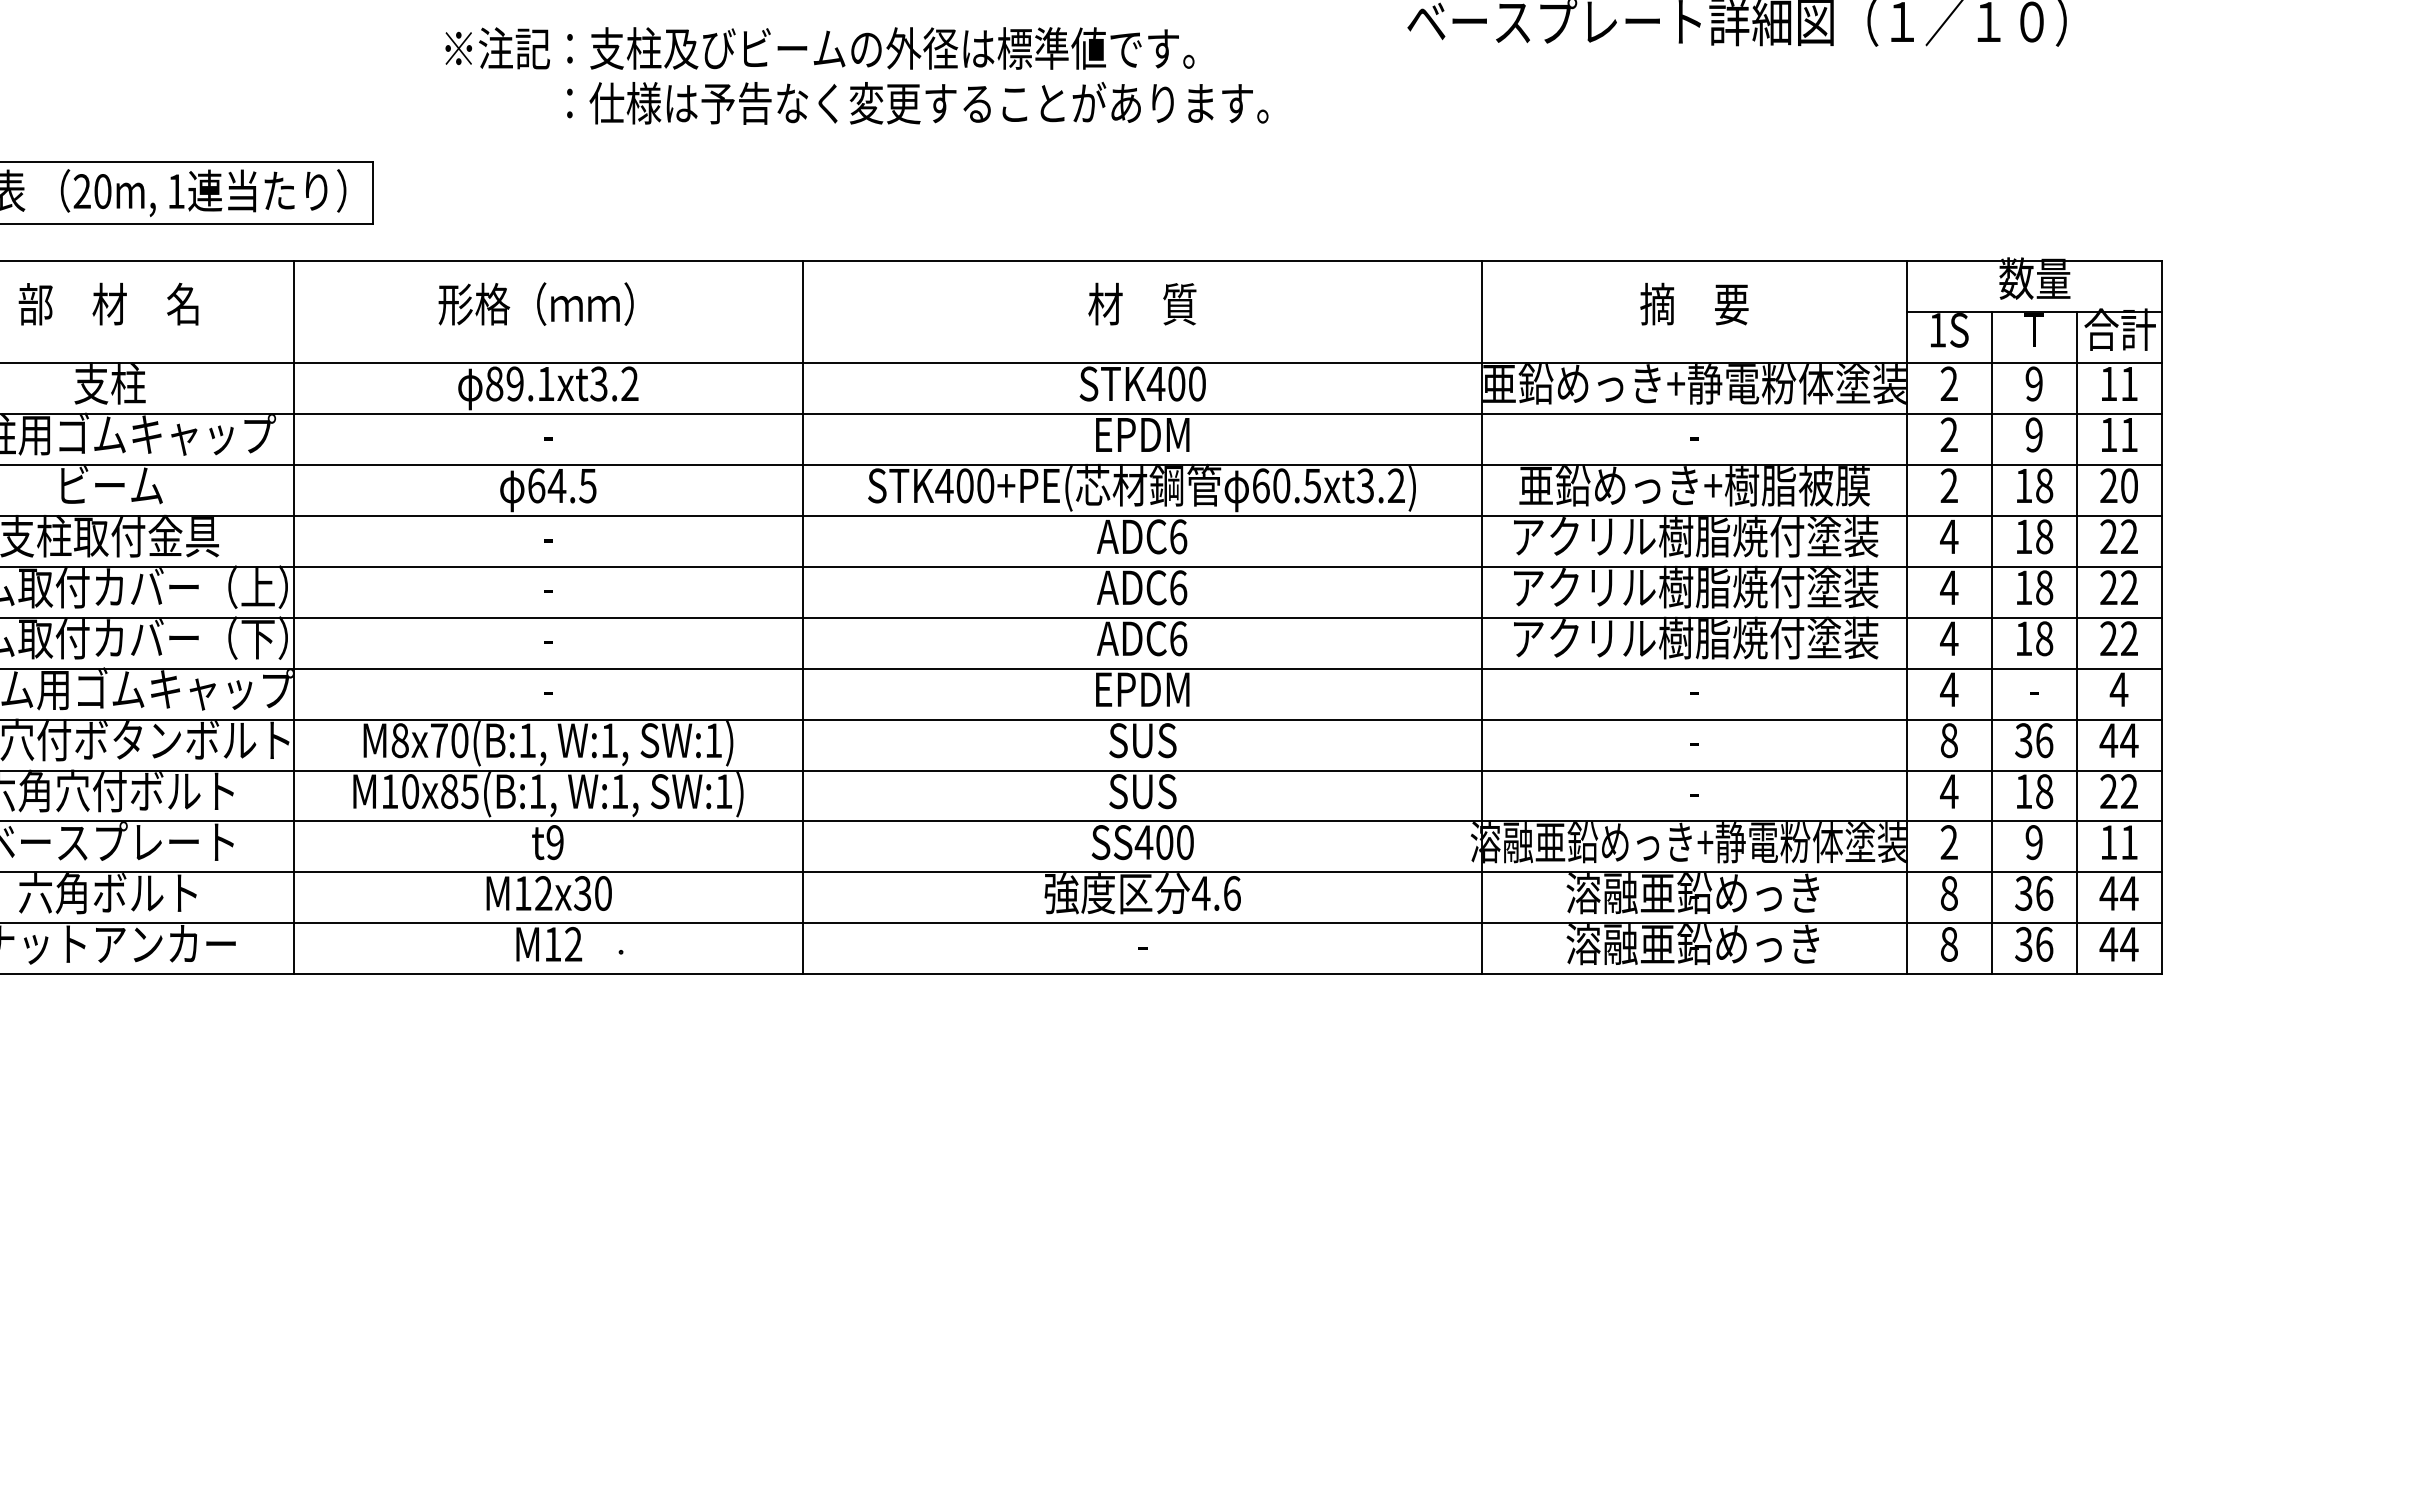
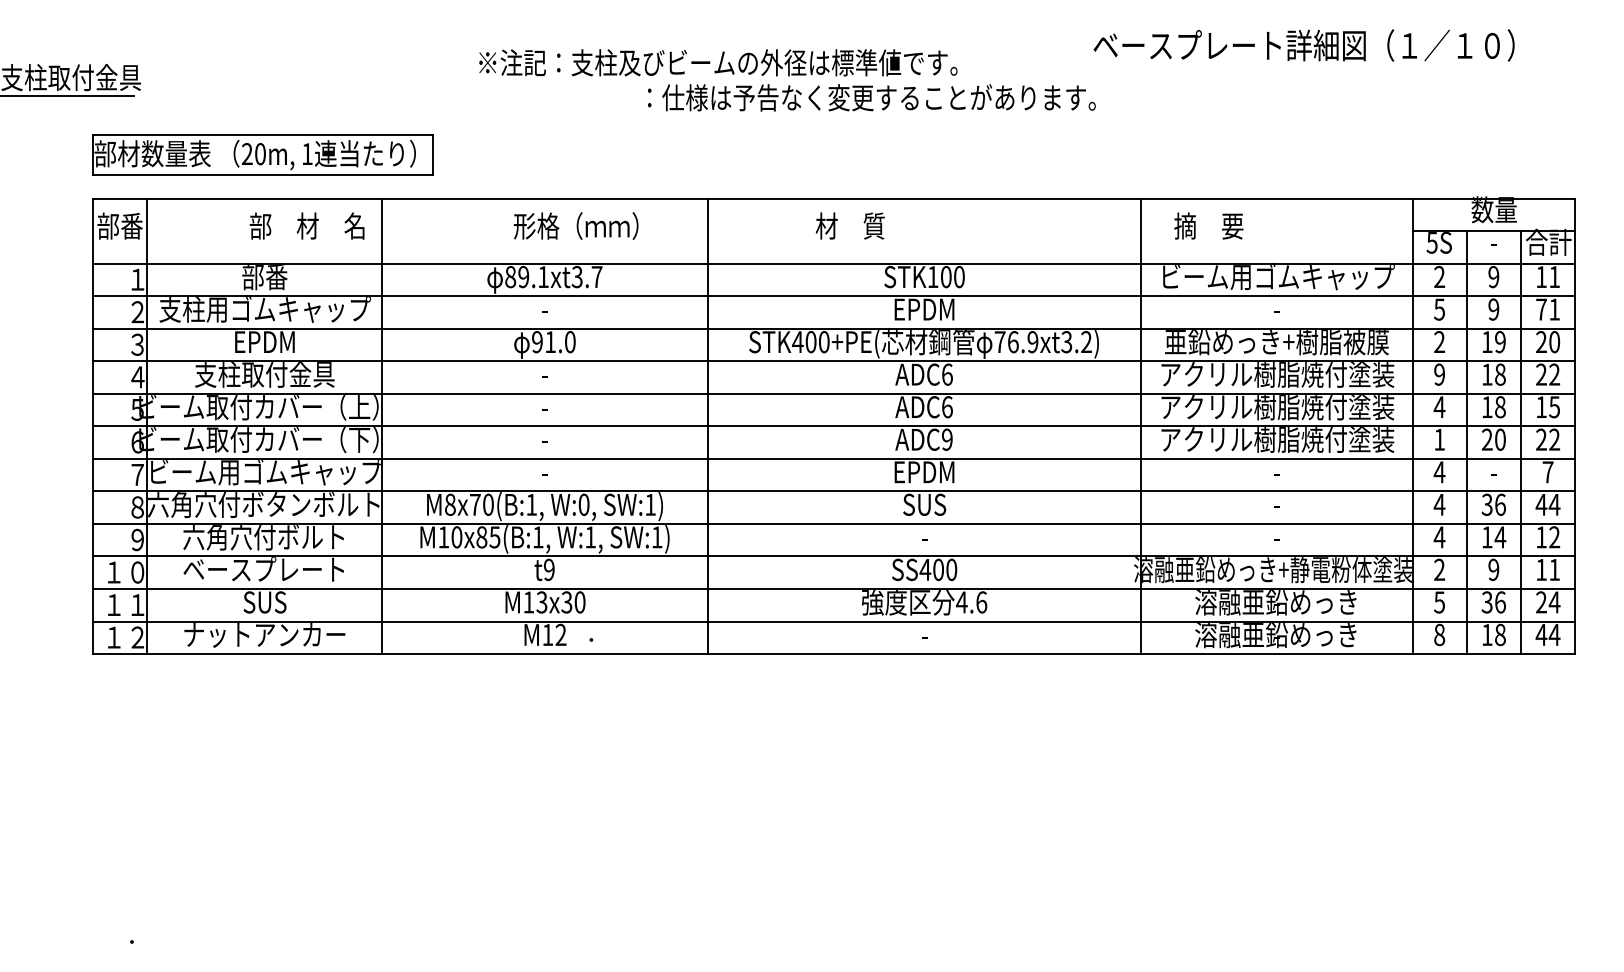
text: (917, 102) -> (871, 97), moved
text: (107, 303) -> (306, 225), moved
text: (536, 303) -> (576, 225), moved
text: (1141, 303) -> (849, 225), moved
text: (1693, 303) -> (1208, 225), moved
text: (1936, 329) -> (1431, 242), 1S -> 5S
text: (2033, 329) -> (1493, 242), T -> -
text: (629, 383) -> (596, 276), 89.1xt3.2 -> 89.1xt3.7
text: (1155, 383) -> (932, 276), STK400 -> STK100
text: (1693, 383) -> (1276, 276), 亜鉛めっき+静電粉体塗装 -> ビーム用ゴムキャップ
text: (109, 384) -> (264, 277), 支柱 -> 部番
text: (1949, 434) -> (1439, 309), 2 -> 5
text: (2108, 434) -> (1541, 309), 11 -> 71
text: (112, 484) -> (266, 341), ビーム -> EPDM
text: (561, 486) -> (553, 342), 64.5 -> 91.0
text: (1286, 486) -> (1016, 342), 60.5xt3.2) -> 76.9xt3.2)
text: (2044, 486) -> (1500, 342), 18 -> 19
text: (1949, 536) -> (1439, 374), 4 -> 9
text: (2119, 588) -> (1548, 407), 22 -> 15
text: (1178, 638) -> (947, 439), ADC6 -> ADC9
text: (1949, 638) -> (1439, 439), 4 -> 1
text: (2033, 638) -> (1493, 439), 18 -> 20
text: (2118, 690) -> (1547, 472), 4 -> 7
text: (608, 740) -> (583, 504), W:1, -> W:0,
text: (1949, 740) -> (1439, 504), 8 -> 4
text: (1142, 791) -> (924, 537), SUS -> -
text: (2044, 791) -> (1500, 537), 18 -> 14
text: (2108, 791) -> (1541, 537), 22 -> 12
text: (107, 893) -> (263, 602), 六角ボルト -> SUS
text: (542, 893) -> (541, 602), M12x30 -> M13x30
text: (1949, 893) -> (1439, 602), 8 -> 5
text: (2108, 893) -> (1541, 602), 44 -> 24
text: (2033, 943) -> (1493, 634), 36 -> 18

